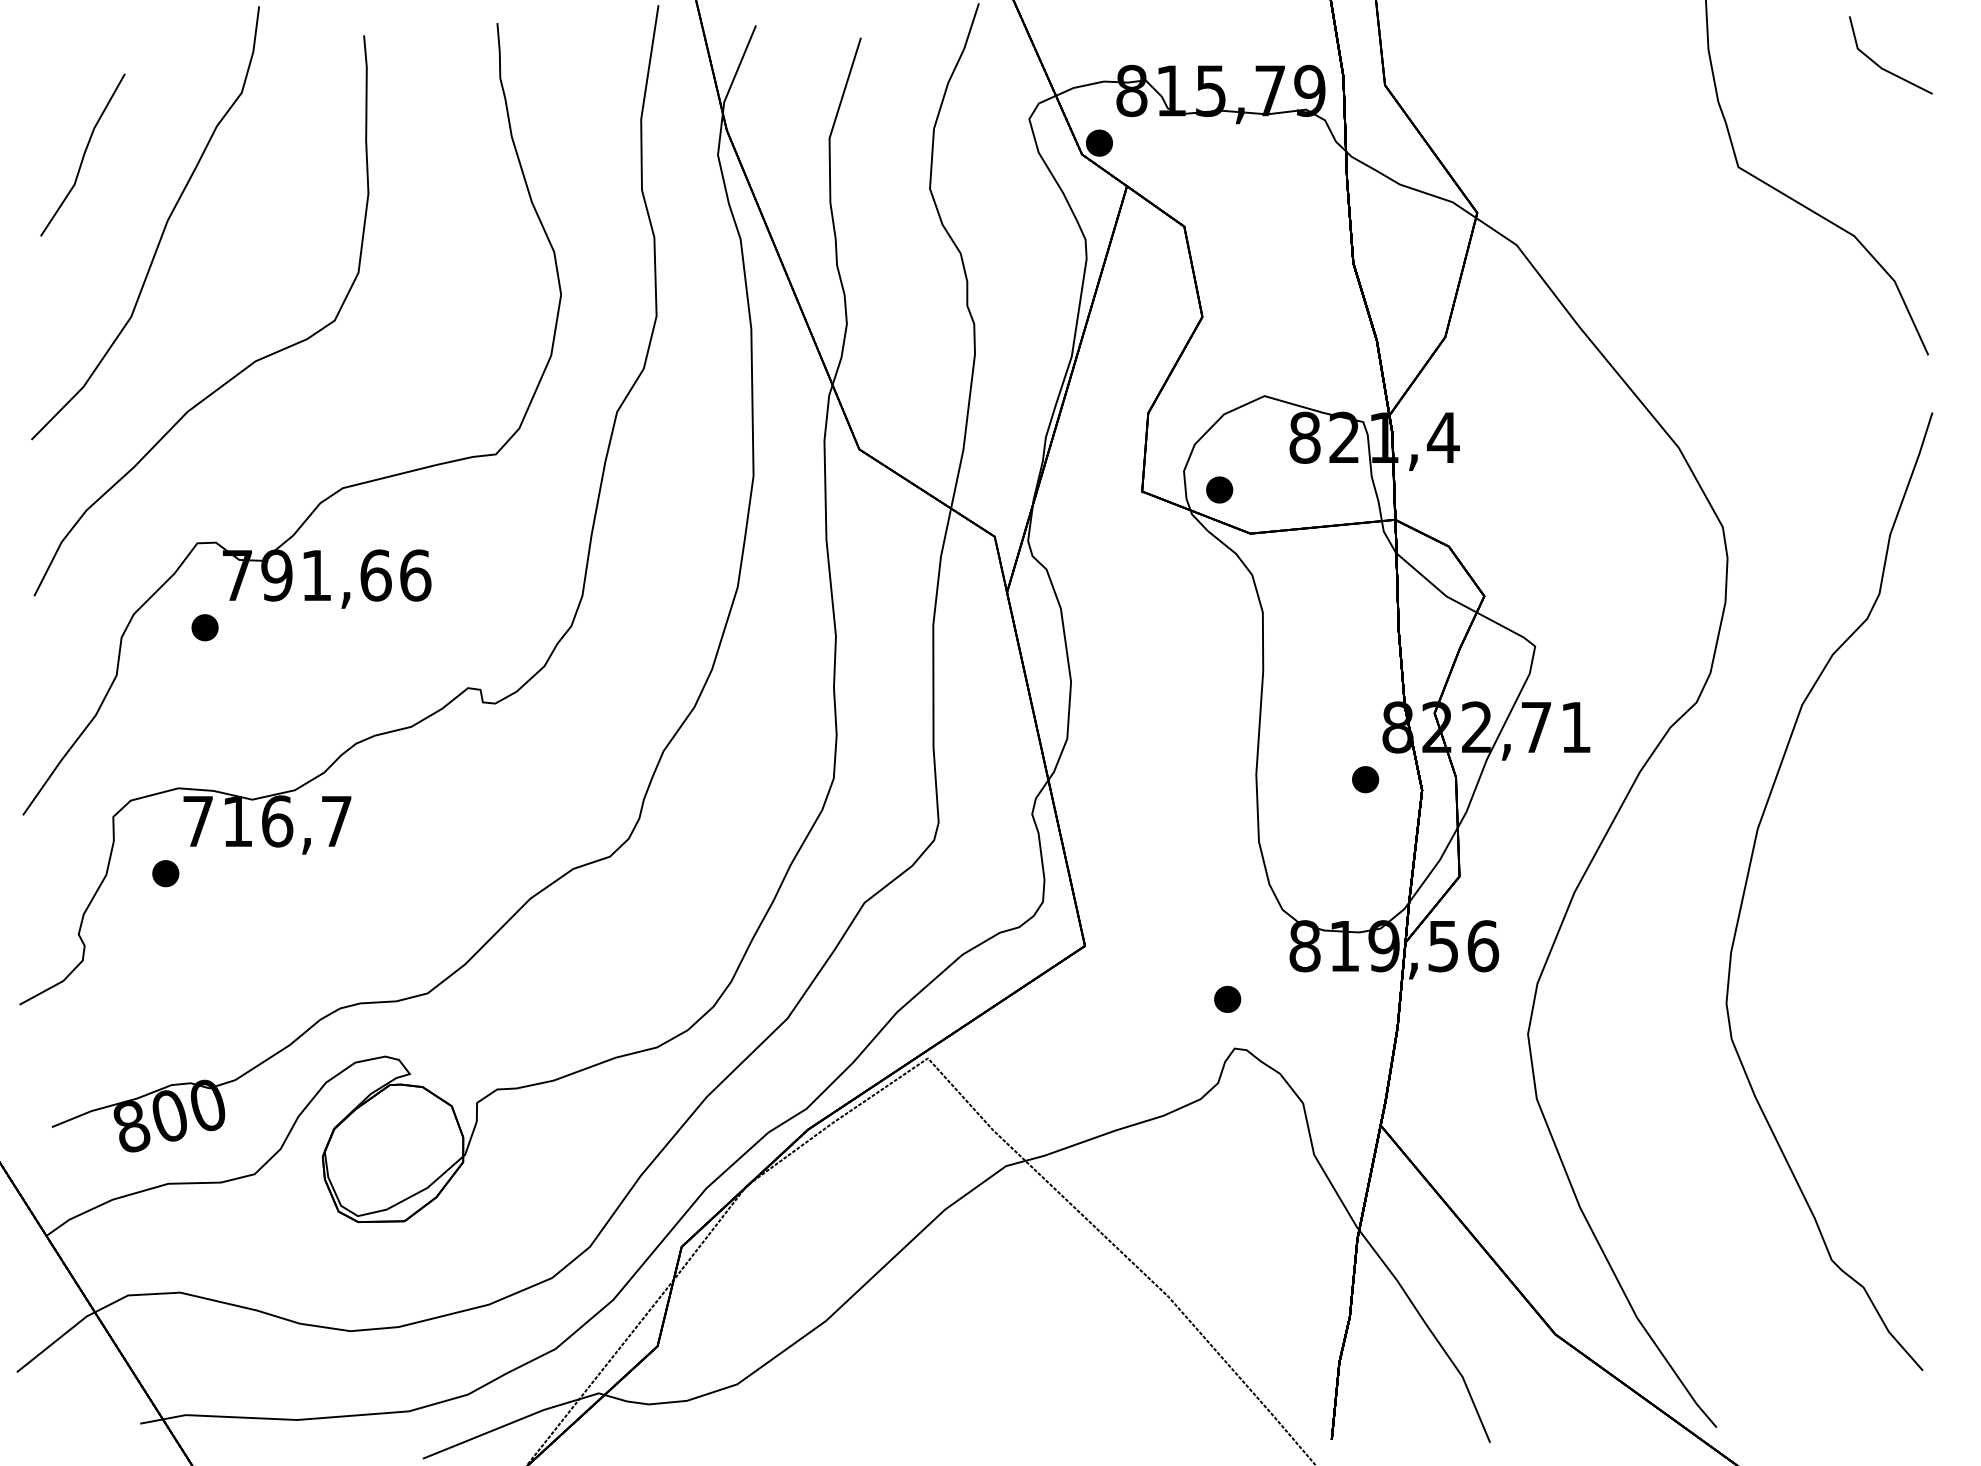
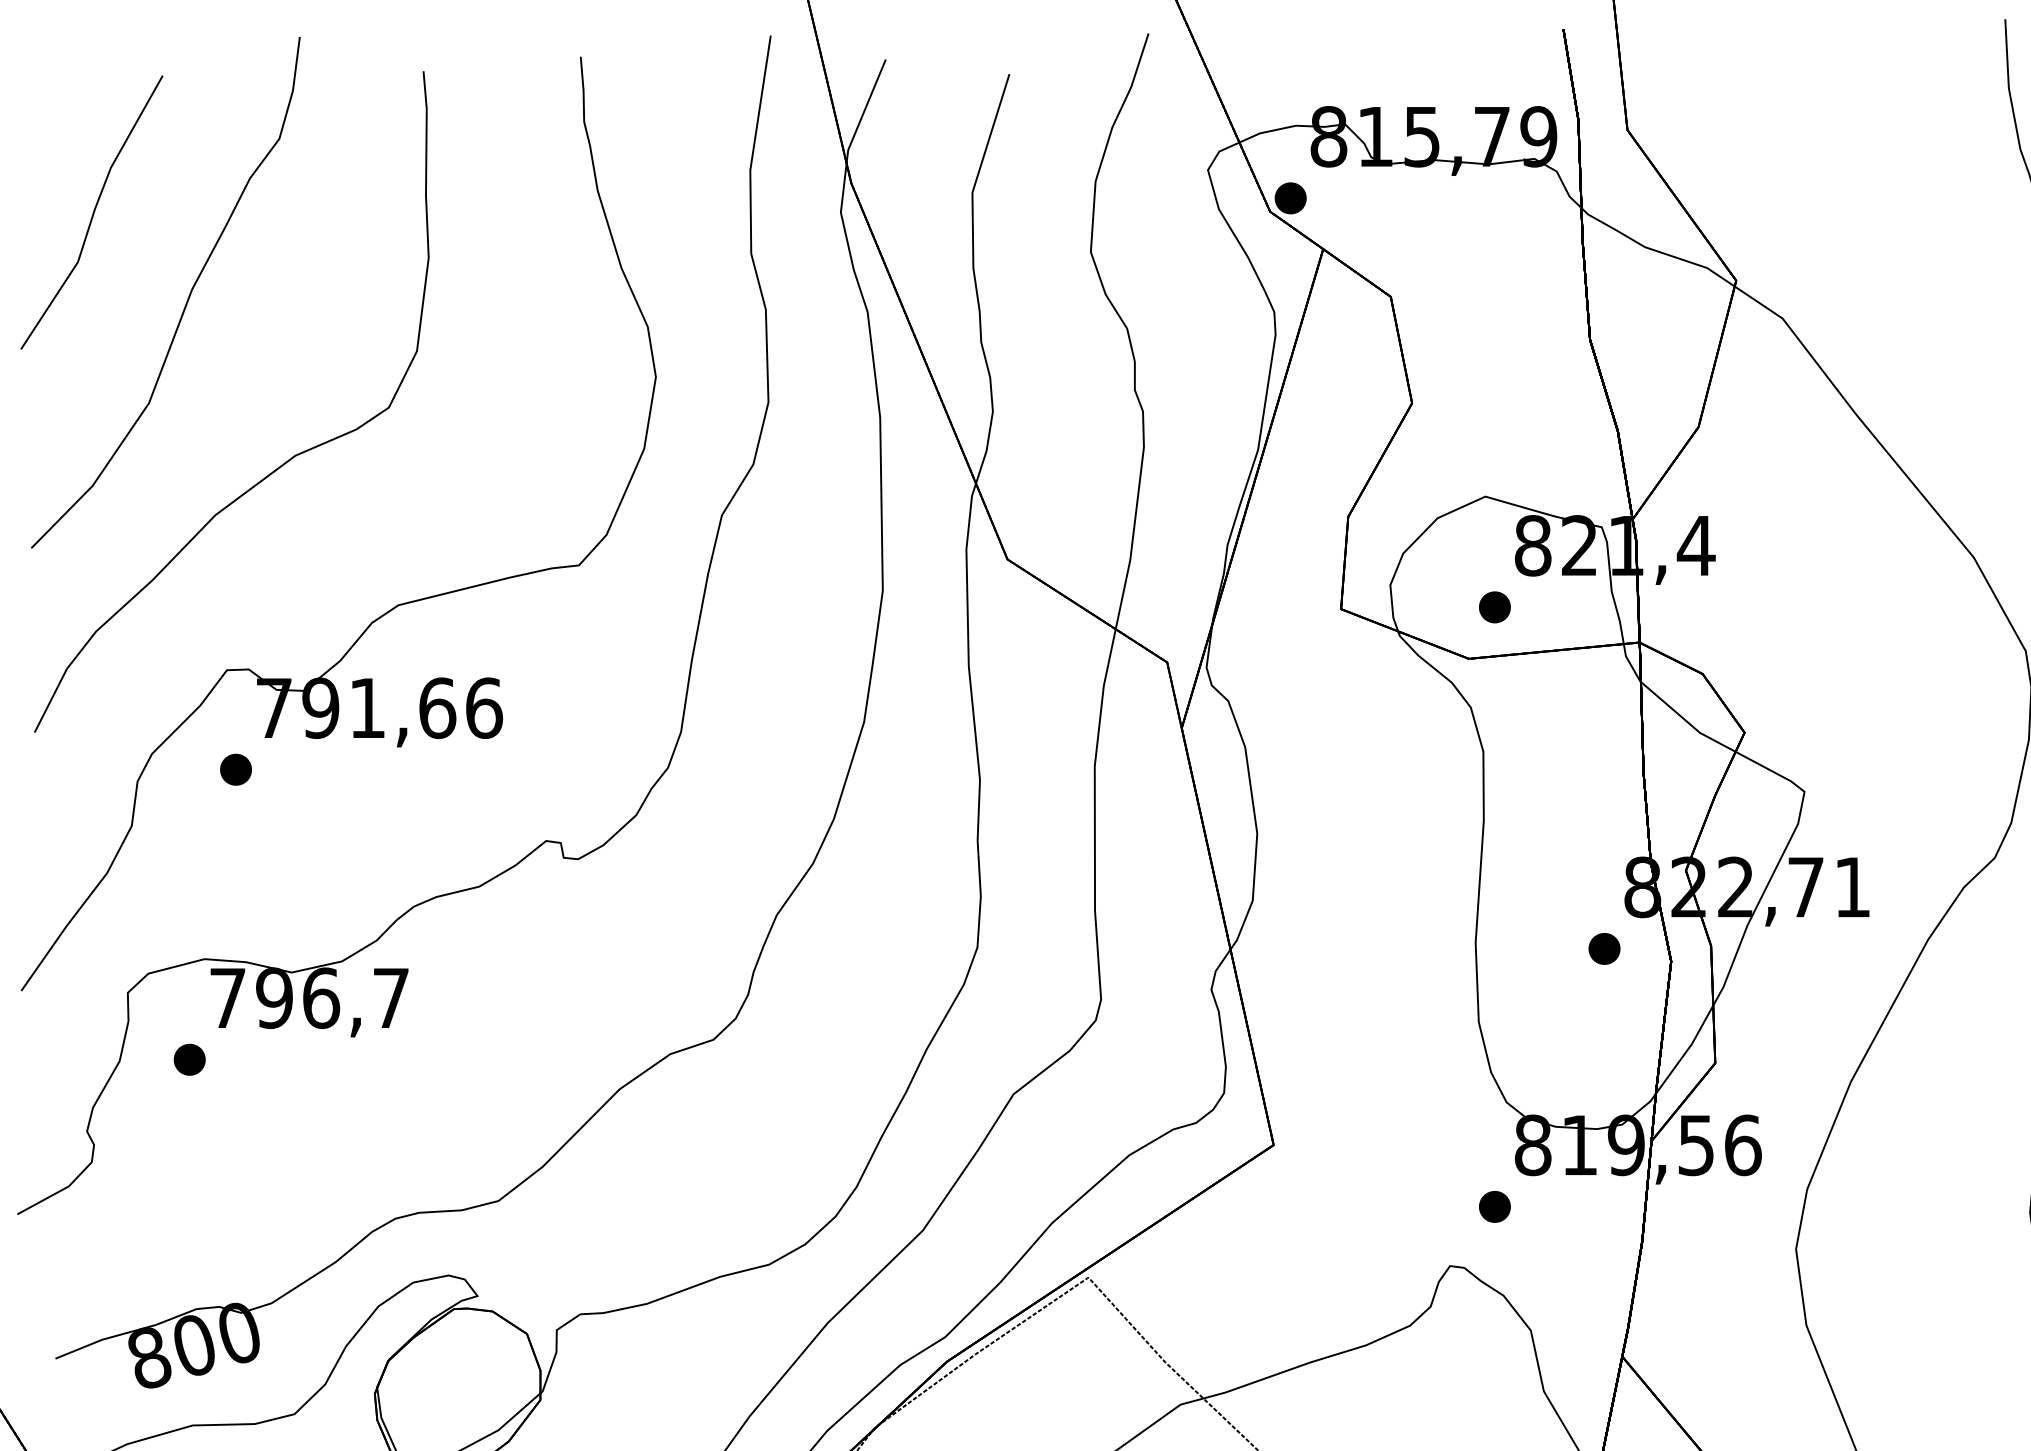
part: (82, 154) -> (91, 211), size x1.43
part: (1219, 489) -> (1494, 606), moved
text: (237, 821) -> (274, 998), 716,7 -> 796,7
part: (1227, 999) -> (1494, 1206), moved

